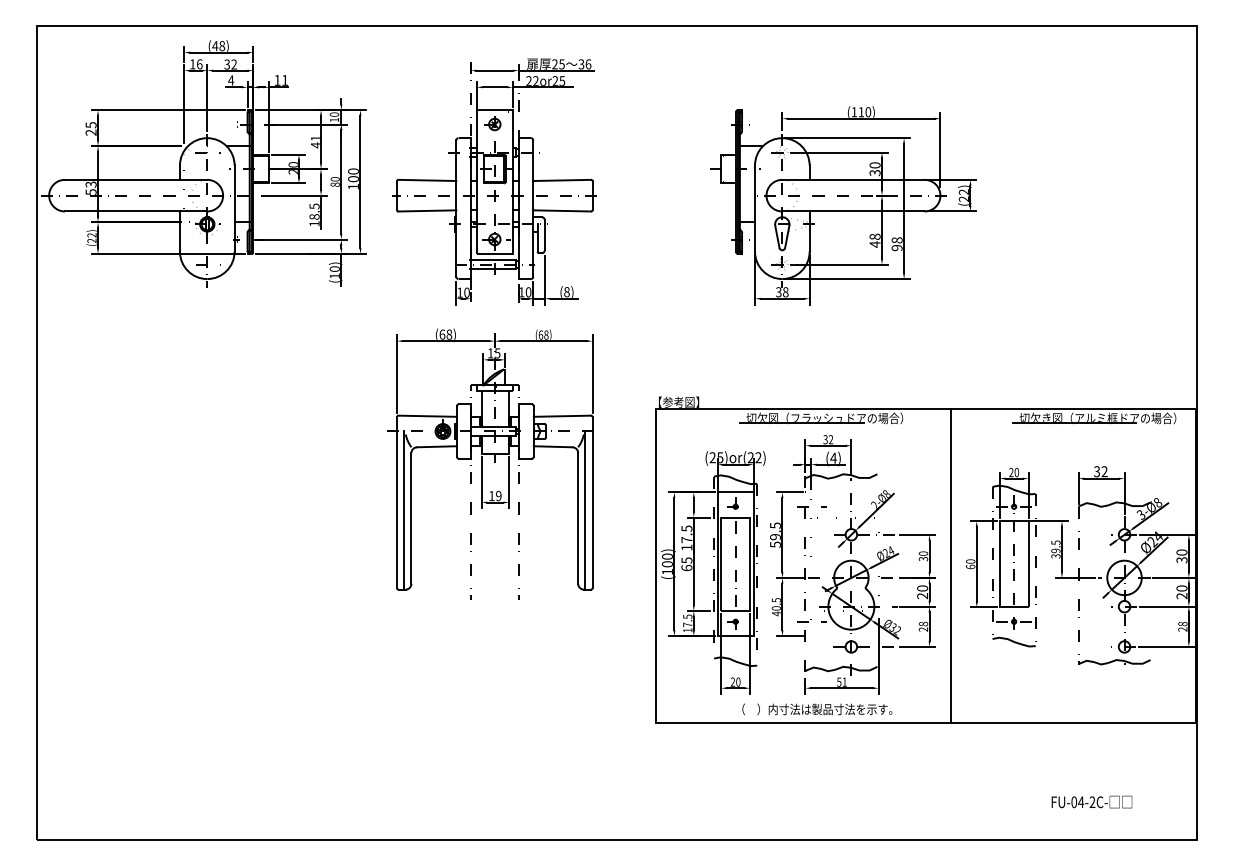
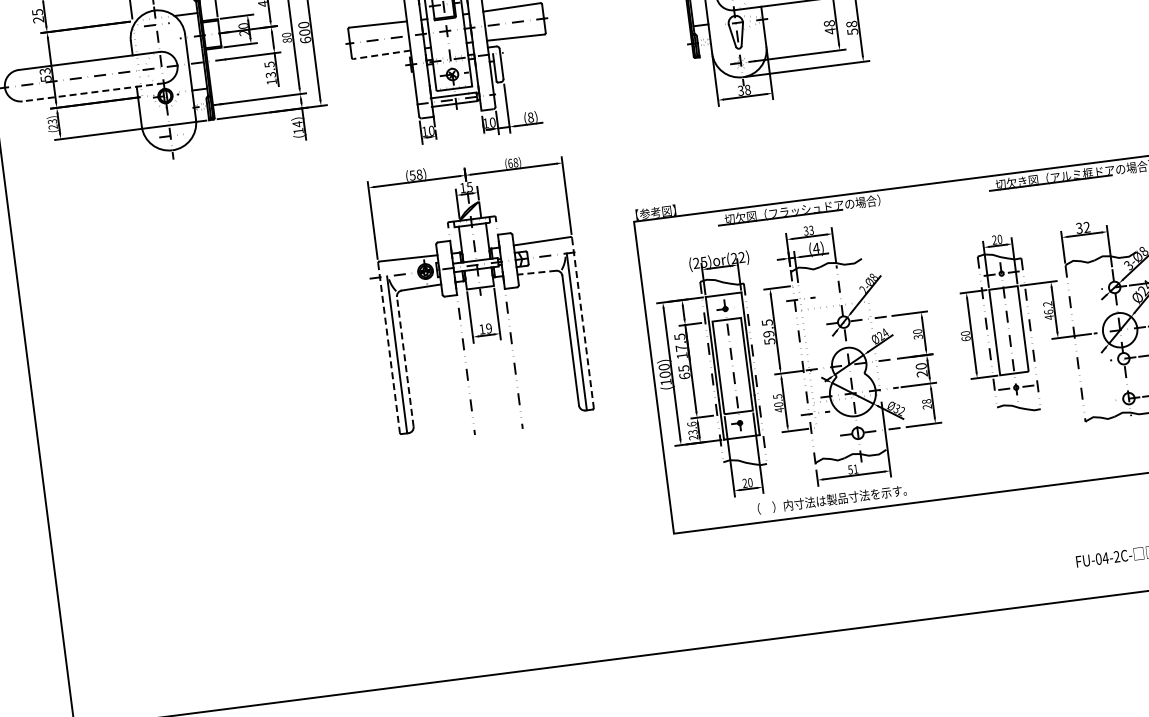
text: (353, 186) -> (305, 39), 100 -> 600
line: (427, 210) -> (382, 54), solid -> dashed
line: (135, 211) -> (92, 92), solid -> dashed
text: (314, 216) -> (270, 74), 18.5 -> 13.5
text: (92, 235) -> (53, 121), (22) -> (23)
text: (896, 248) -> (852, 32), 98 -> 58
text: (334, 269) -> (297, 124), (10) -> (14)
text: (442, 334) -> (412, 175), (68) -> (58)
text: (831, 440) -> (812, 231), 32 -> 33
line: (552, 446) -> (536, 272), solid -> dashed
line: (397, 502) -> (389, 347), solid -> dashed
line: (592, 502) -> (582, 323), solid -> dashed
line: (411, 517) -> (405, 360), solid -> dashed
text: (1055, 549) -> (1048, 310), 39.5 -> 46.2
line: (951, 565) -> (946, 339), removed
text: (687, 623) -> (692, 430), 17.5 -> 23.6

